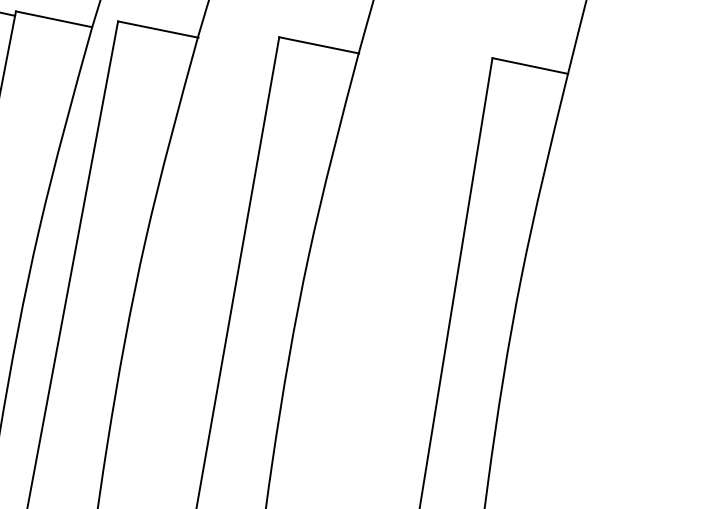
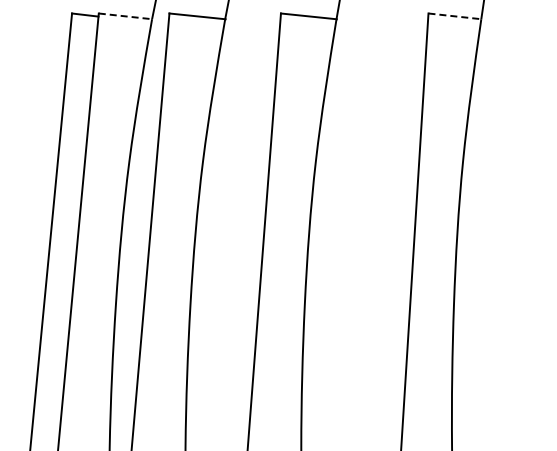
line: (54, 19) -> (125, 16), solid -> dashed
line: (529, 66) -> (454, 16), solid -> dashed

